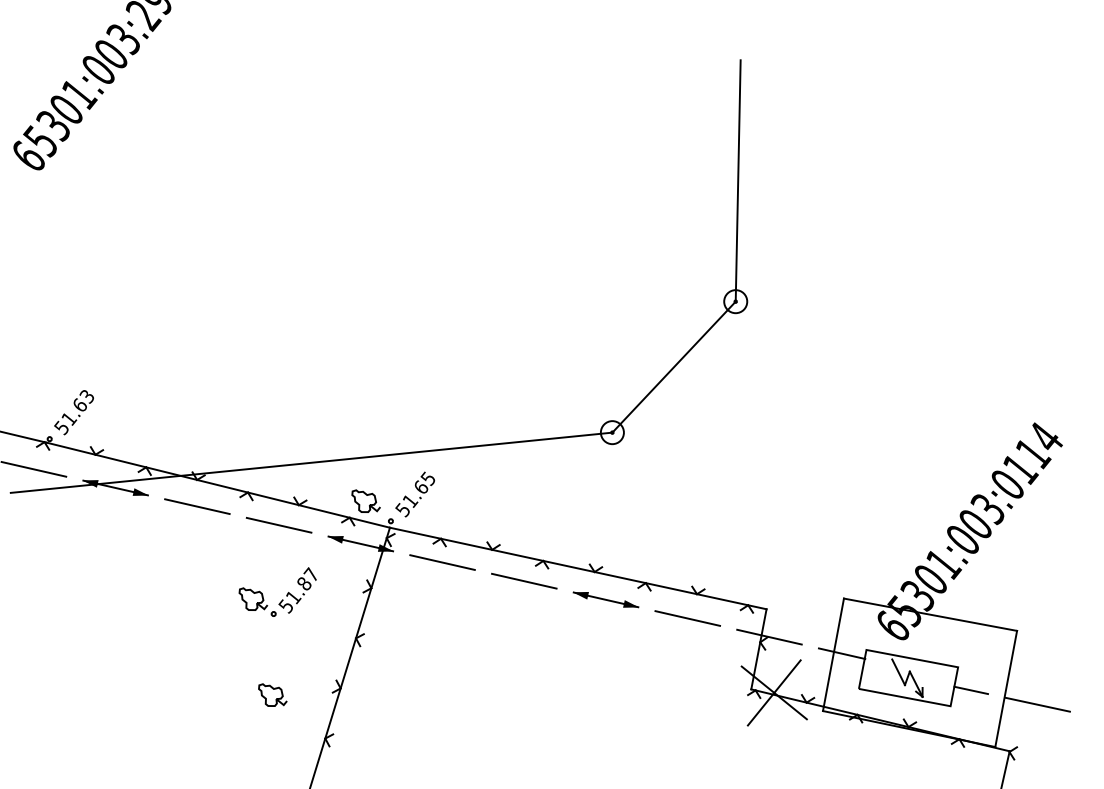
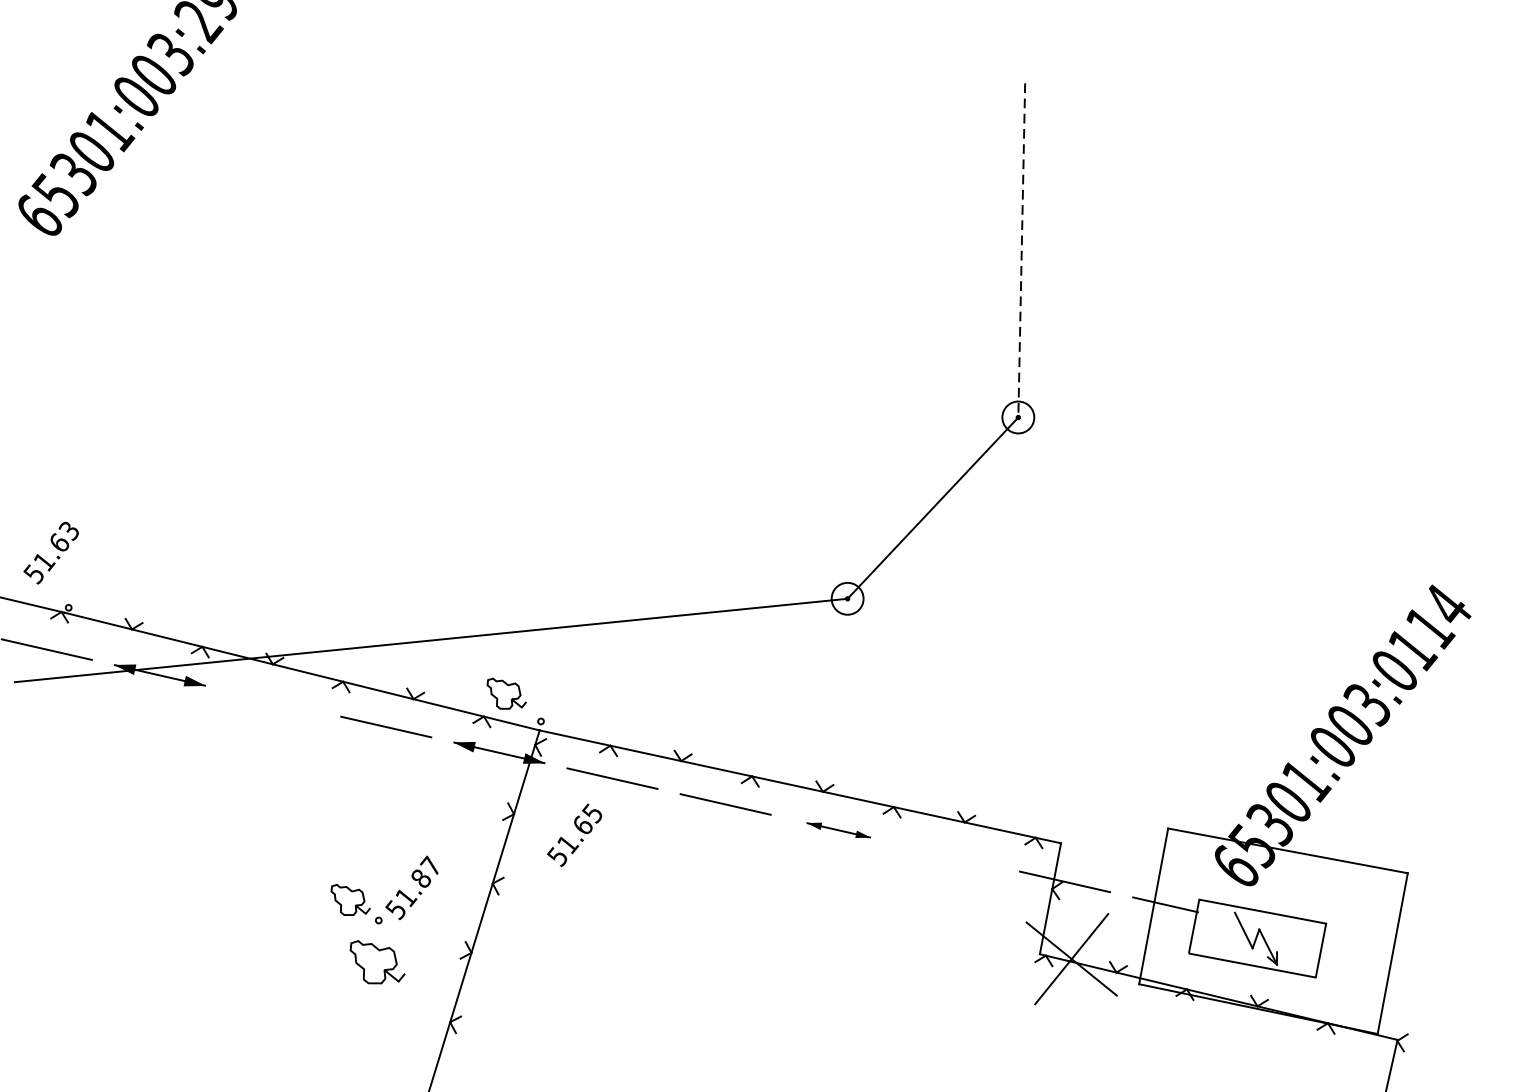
line: (738, 180) -> (1022, 249), solid -> dashed
text: (73, 412) -> (50, 552), moved
text: (415, 494) -> (575, 835), moved
line: (197, 506) -> (273, 701), removed
part: (282, 599) -> (390, 900), moved
part: (605, 599) -> (838, 829), size x0.7
line: (687, 618) -> (951, 856), removed
line: (970, 690) -> (1343, 955), removed
part: (272, 694) -> (377, 961), size x1.4
line: (1037, 704) -> (1436, 975), removed

